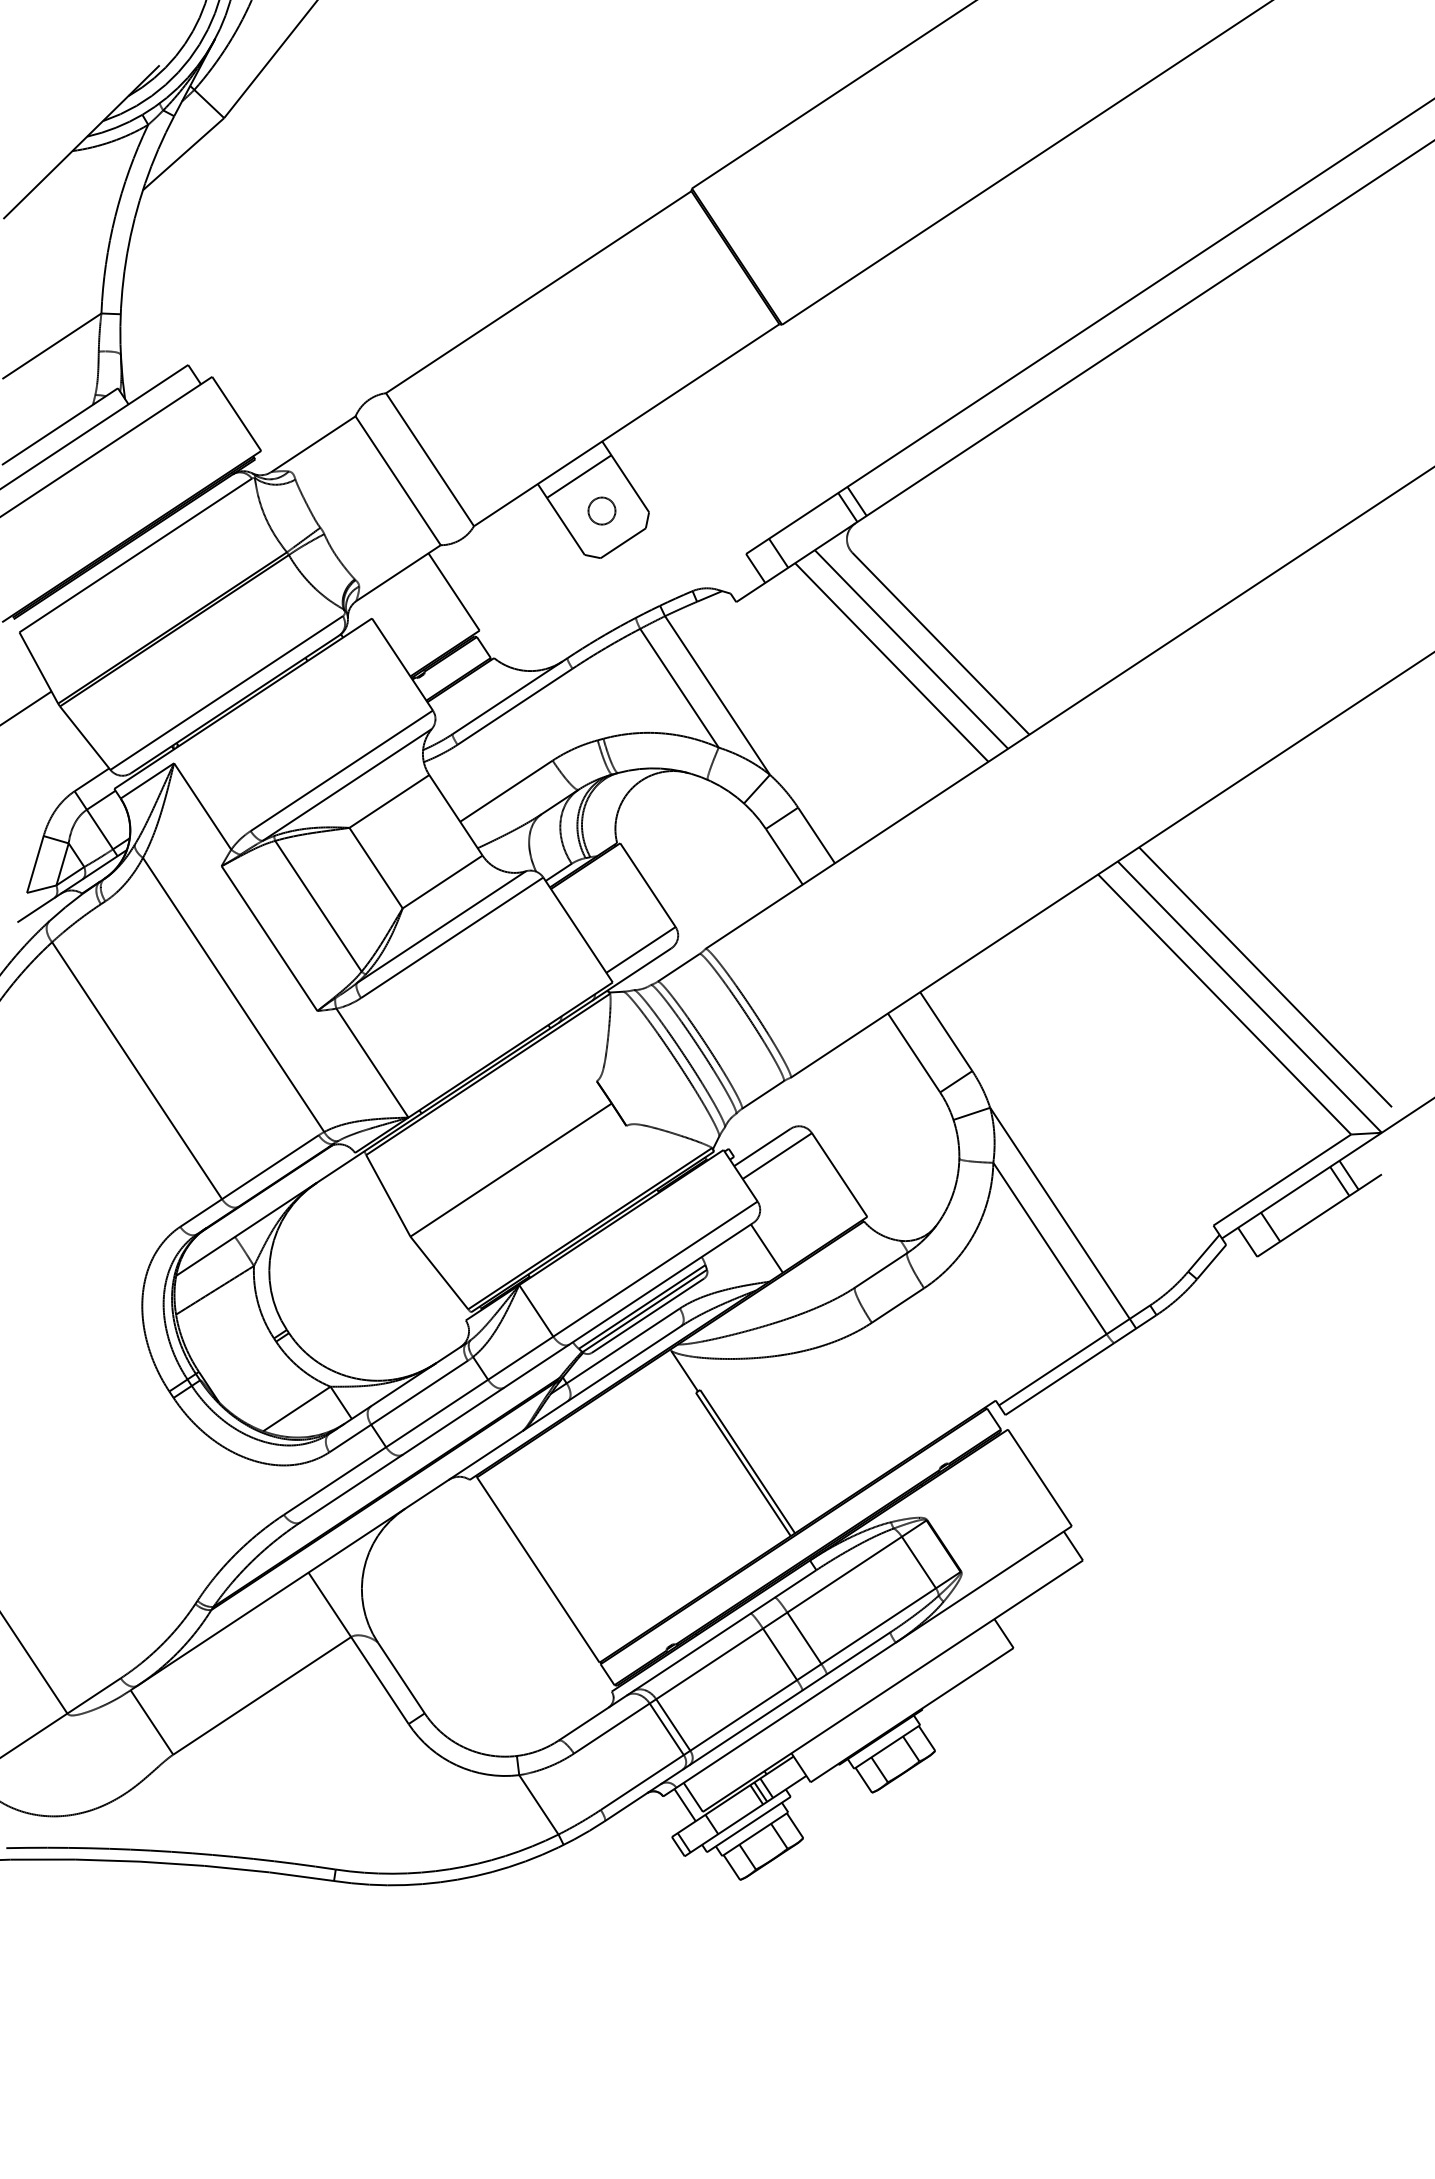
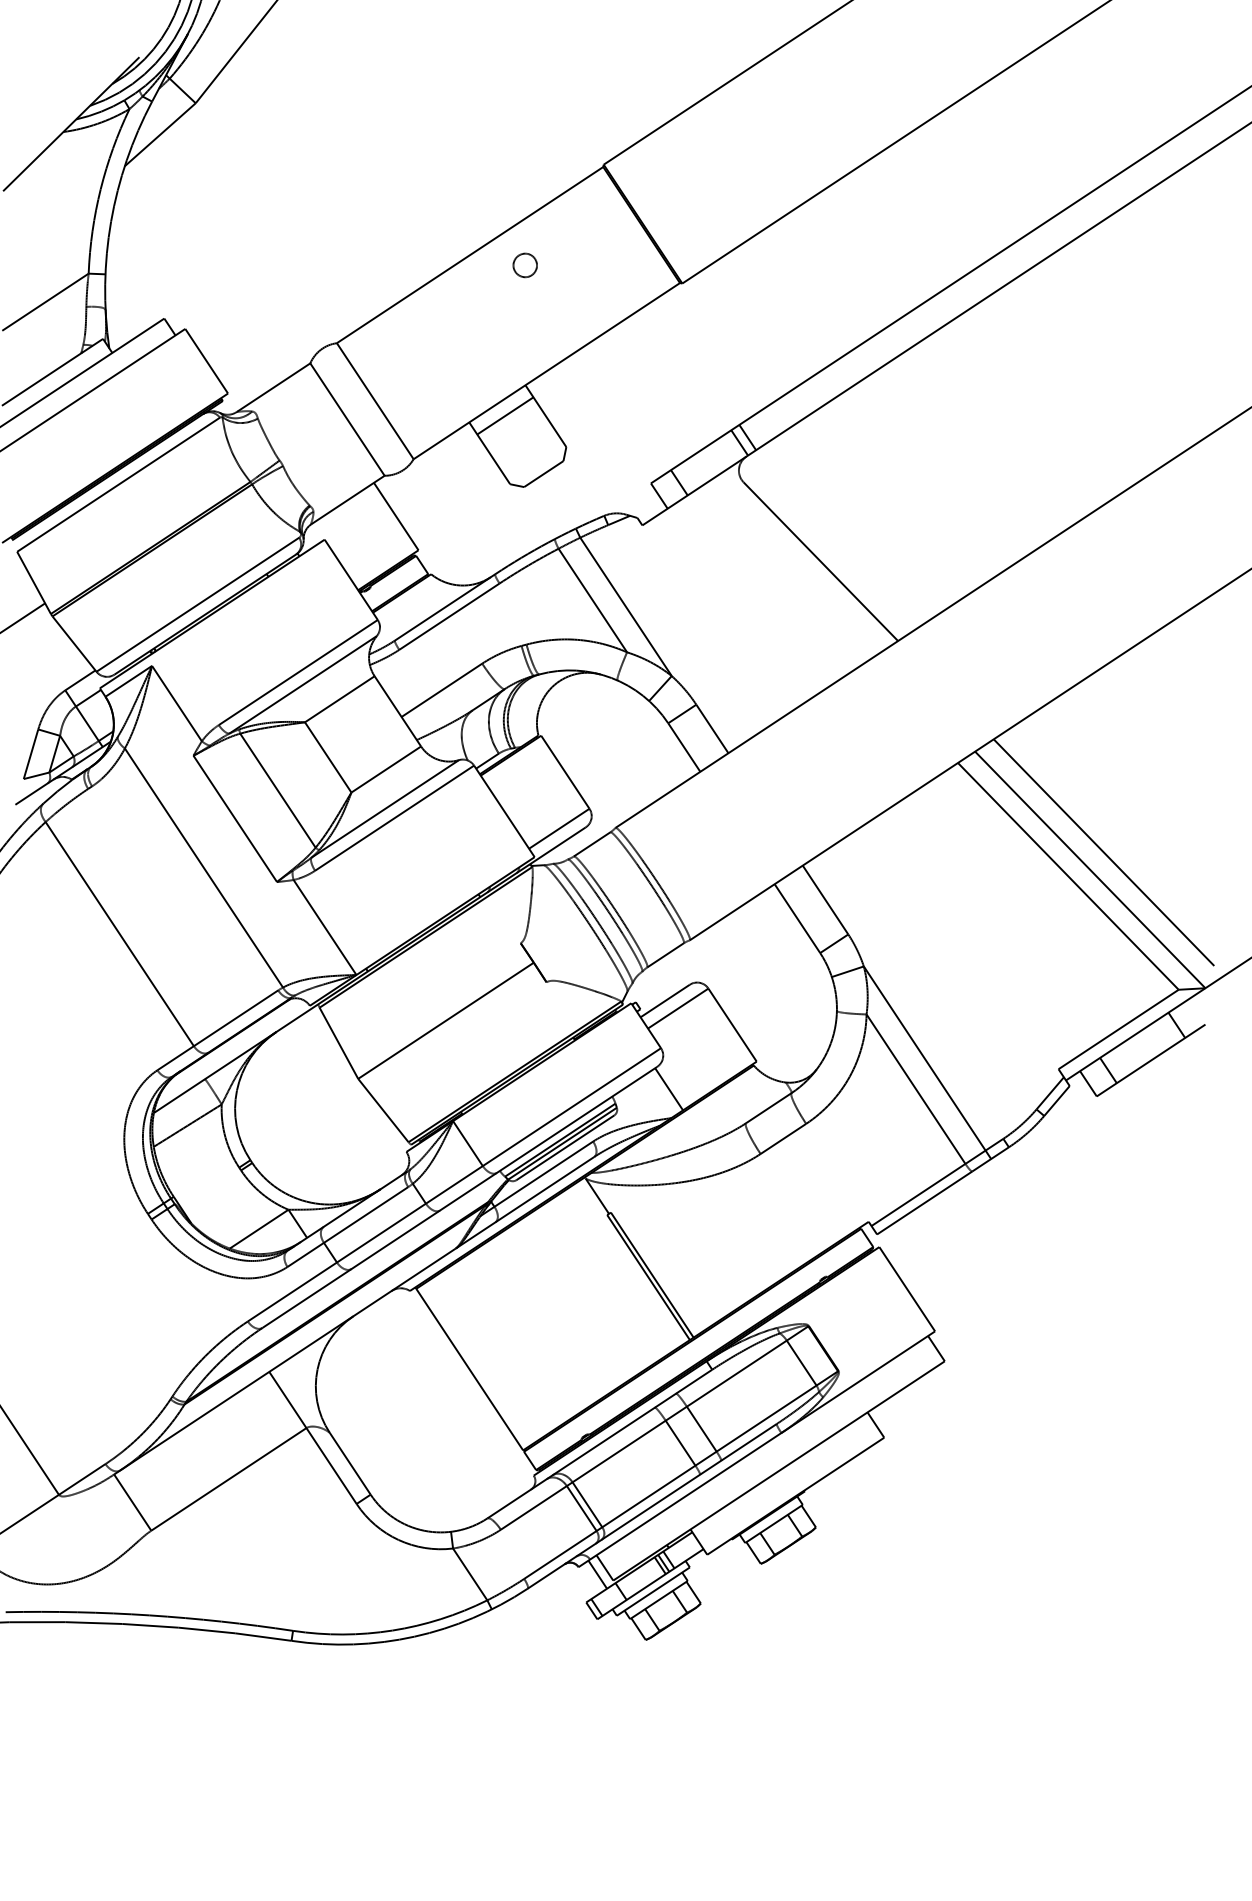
circle: (601, 510) -> (524, 264), moved
line: (911, 649) -> (795, 566), removed
line: (891, 662) -> (777, 578), removed
line: (1339, 1180) -> (1168, 1029), removed

